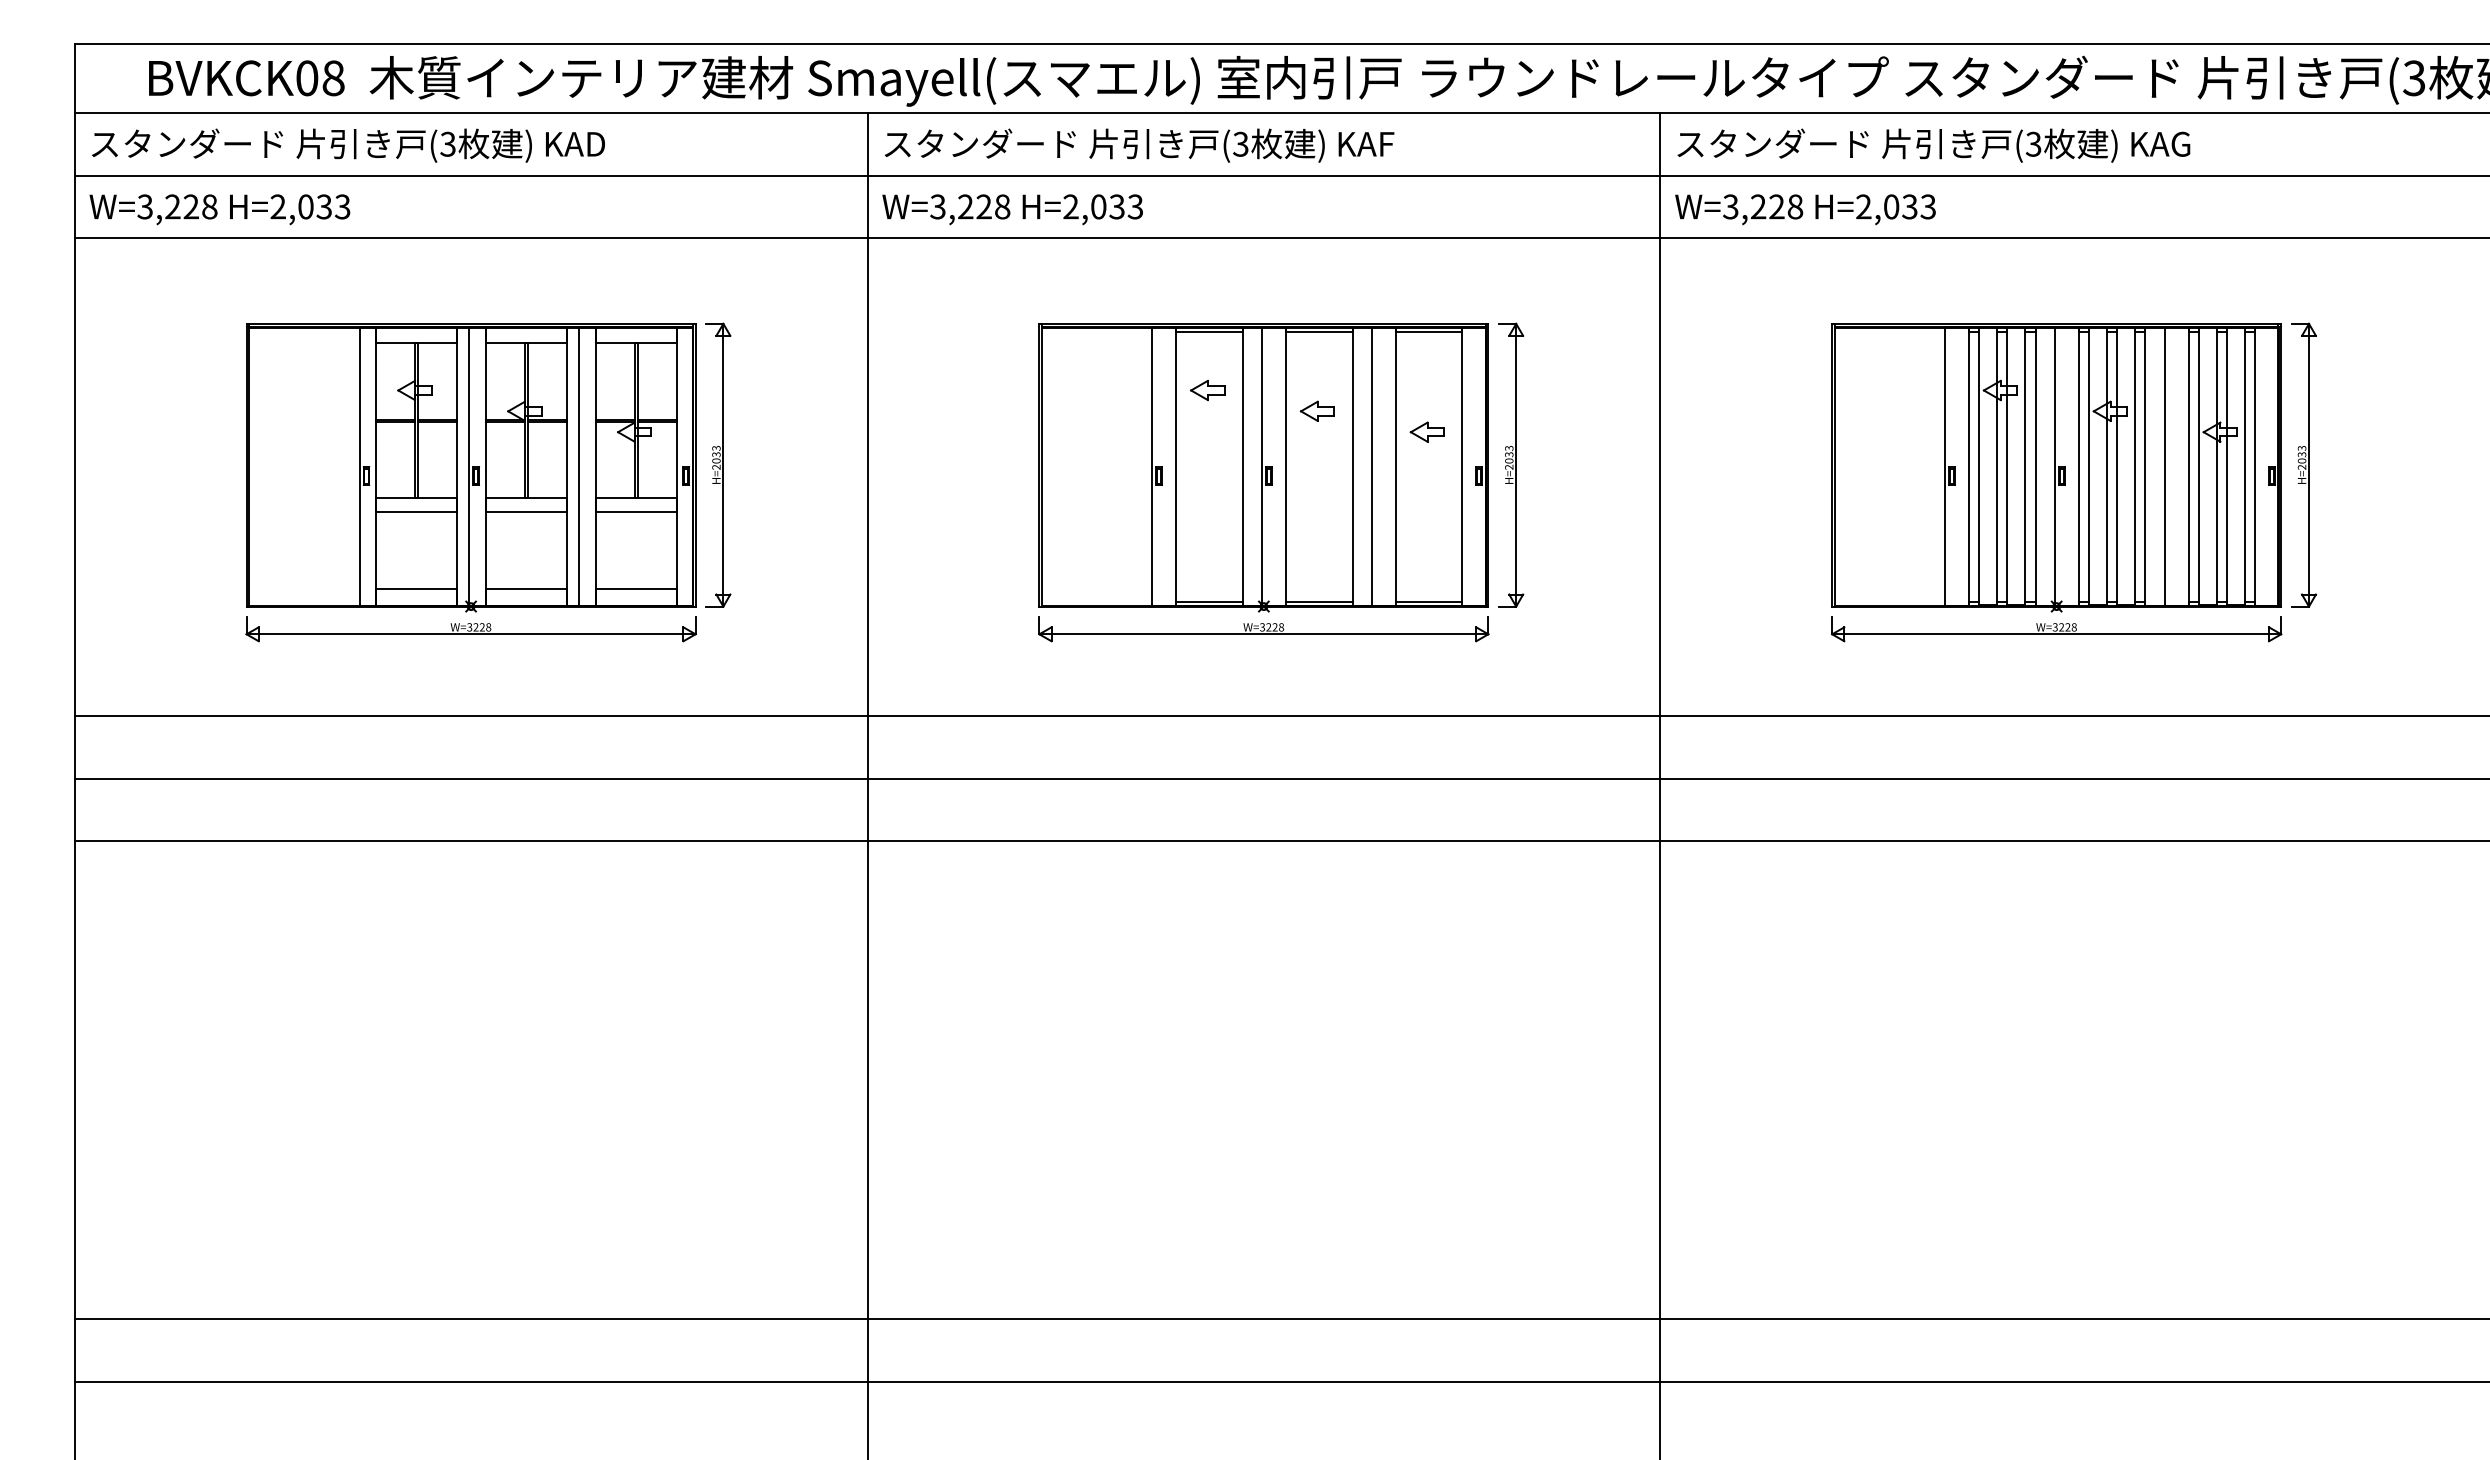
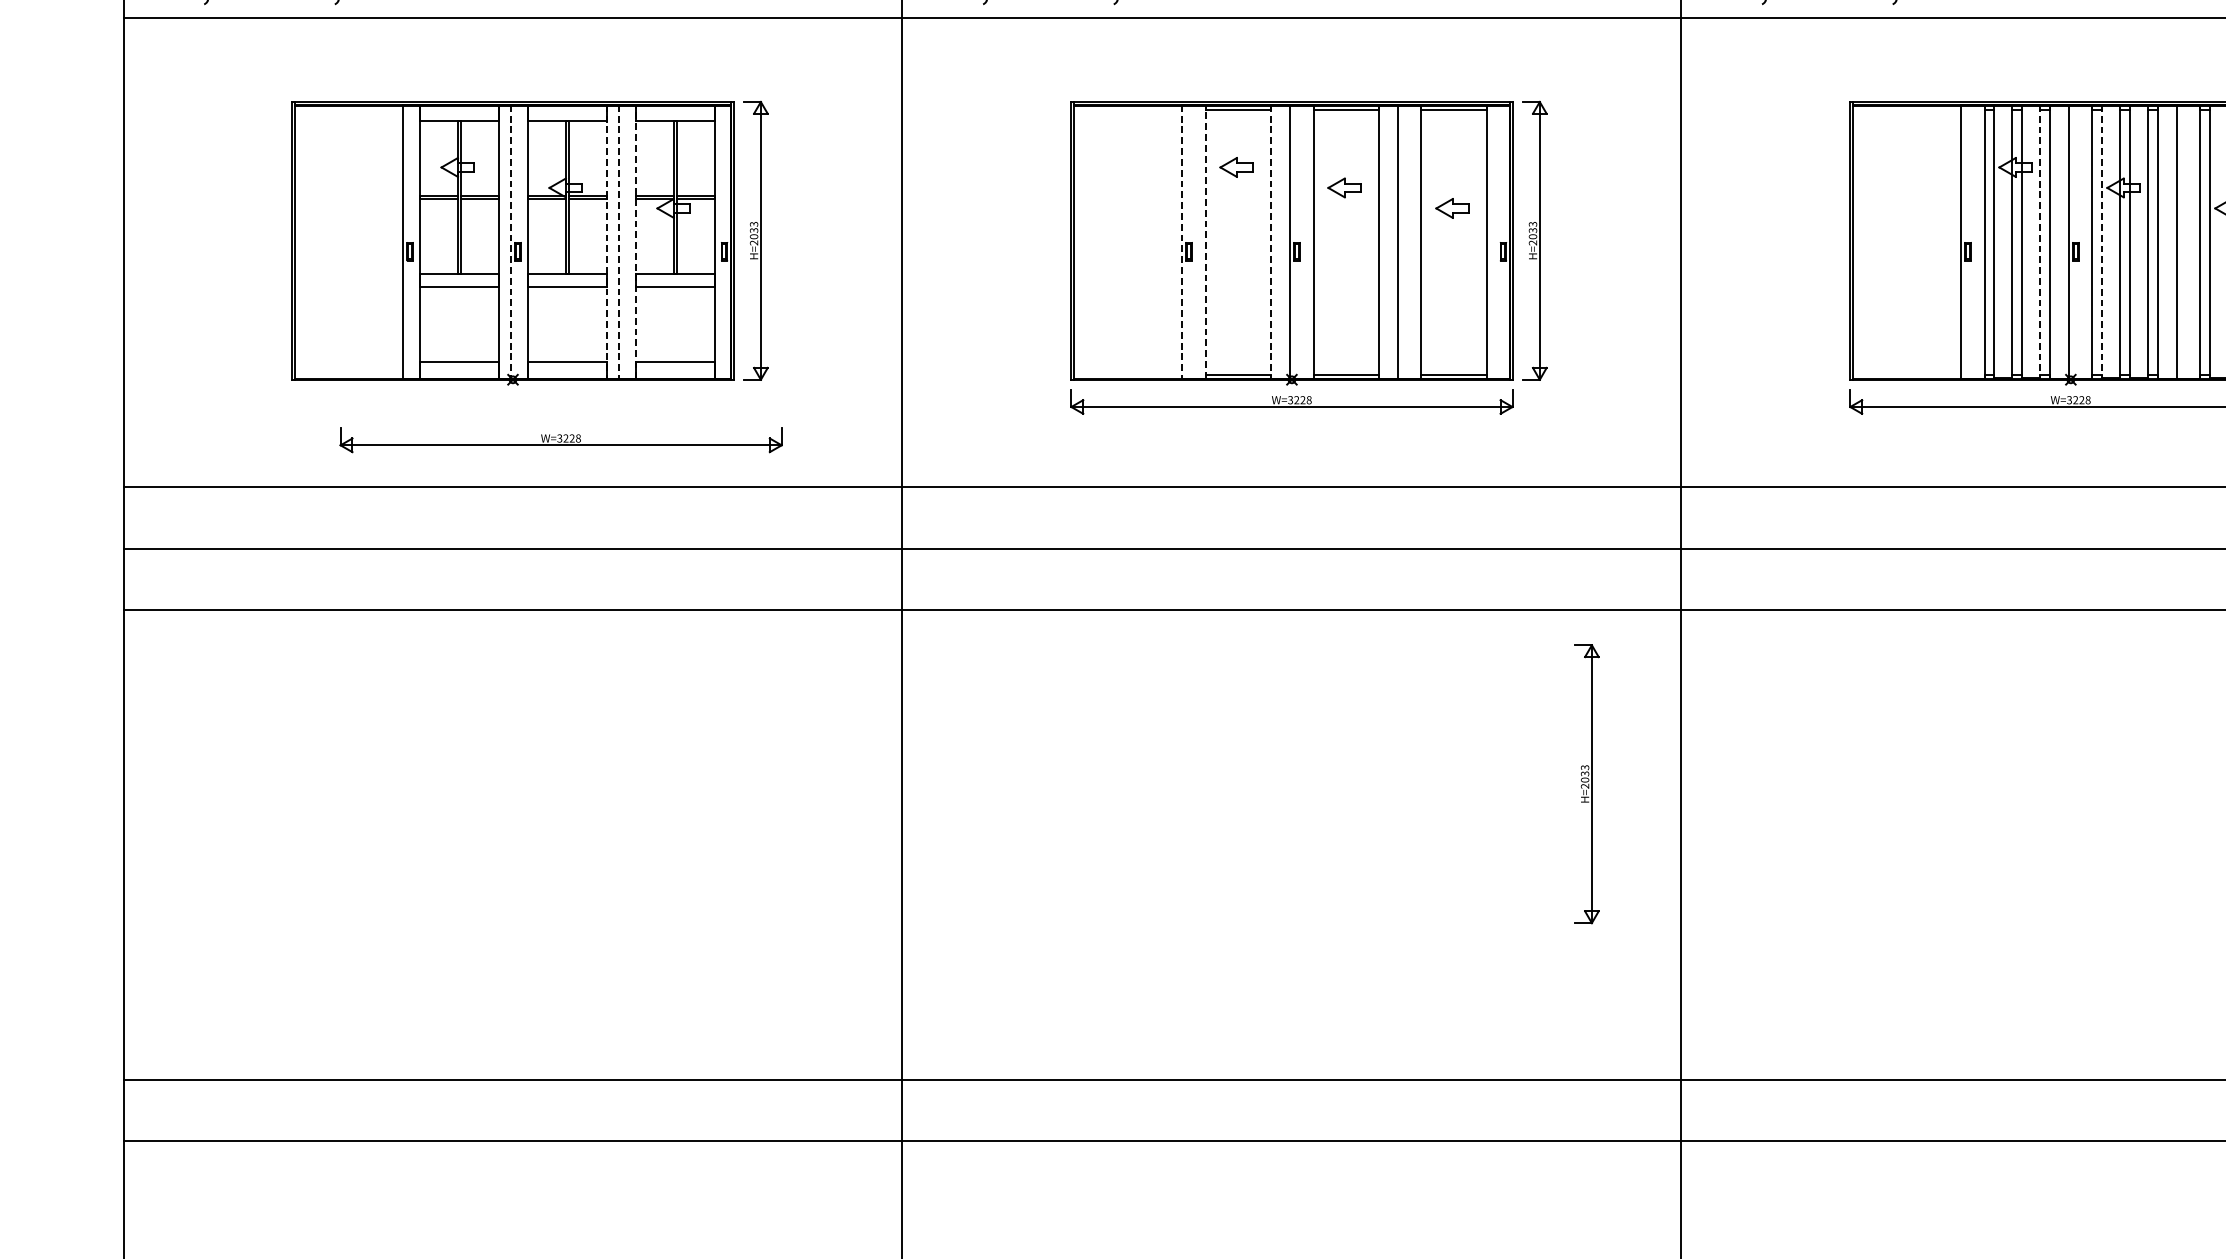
line: (596, 465) -> (636, 241), solid -> dashed
line: (1175, 465) -> (1205, 241), solid -> dashed
line: (469, 466) -> (511, 242), solid -> dashed
line: (566, 466) -> (606, 242), solid -> dashed
line: (579, 466) -> (619, 242), solid -> dashed
line: (1152, 466) -> (1182, 242), solid -> dashed
line: (1242, 466) -> (1270, 242), solid -> dashed
line: (2025, 466) -> (2040, 242), solid -> dashed
line: (2088, 466) -> (2102, 242), solid -> dashed
part: (470, 629) -> (560, 440), moved
part: (1564, 1017) -> (1587, 783), added

